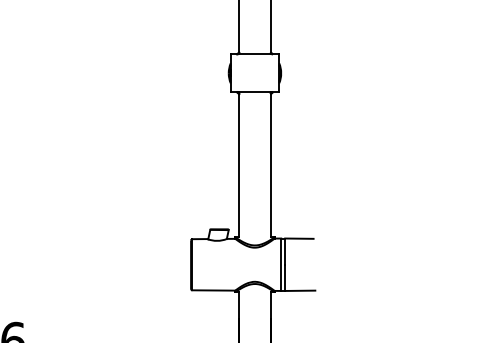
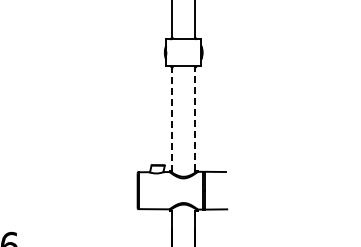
line: (271, 164) -> (195, 118), solid -> dashed
line: (239, 165) -> (172, 119), solid -> dashed

